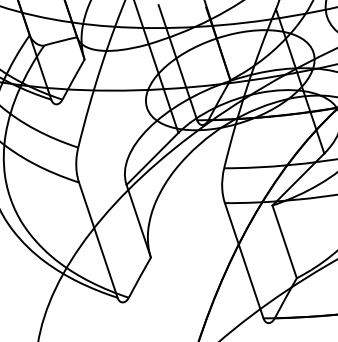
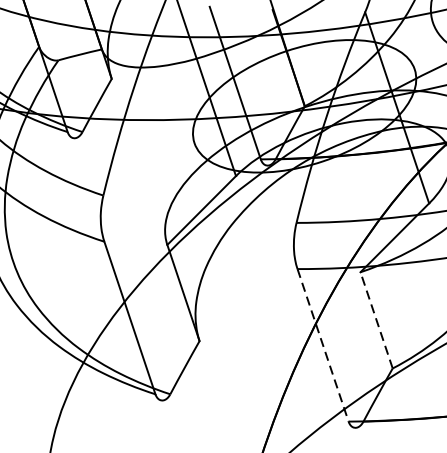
line: (284, 241) -> (376, 319), solid -> dashed
line: (244, 260) -> (323, 344), solid -> dashed

